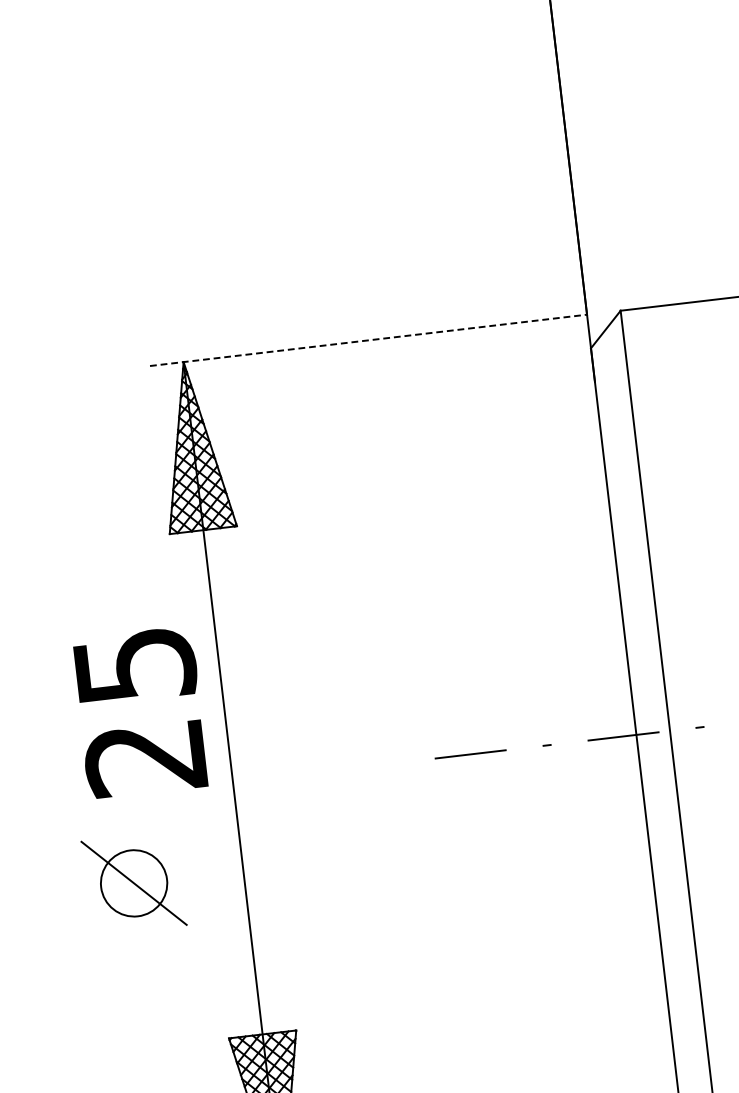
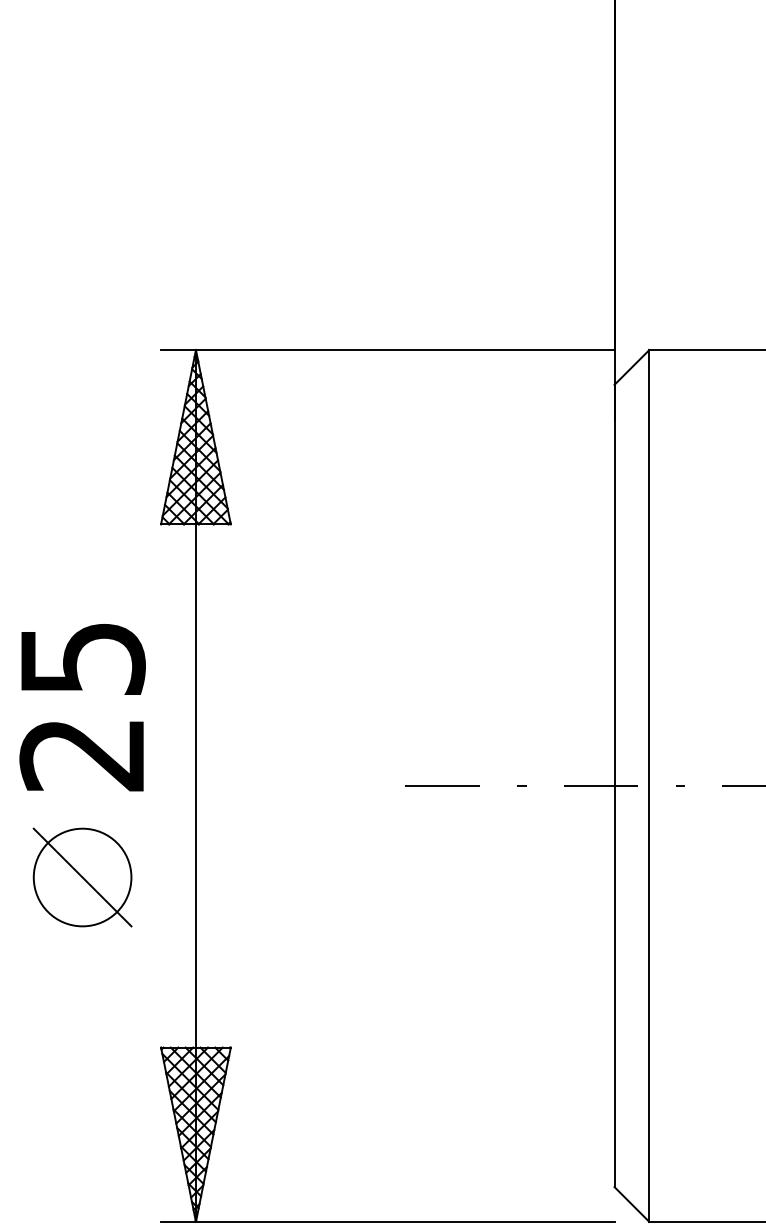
line: (368, 340) -> (387, 350), dashed -> solid
text: (140, 712) -> (82, 707), moved
circle: (133, 883) -> (82, 877), size x1.43

